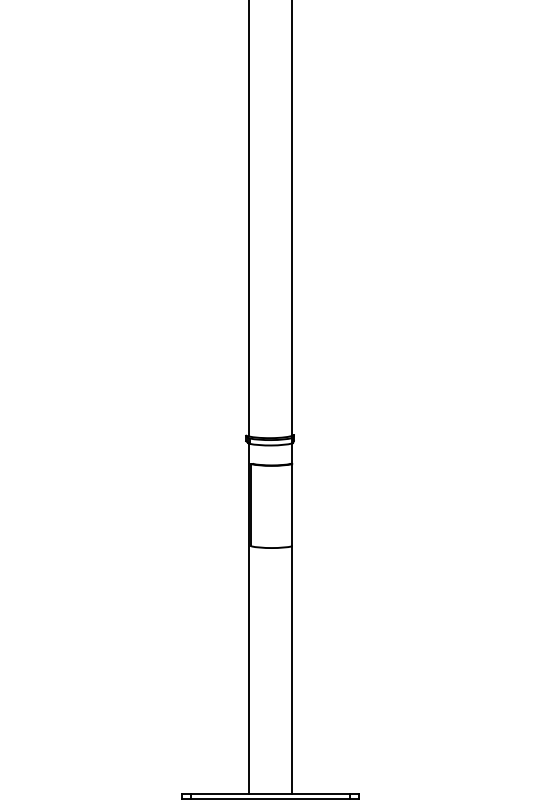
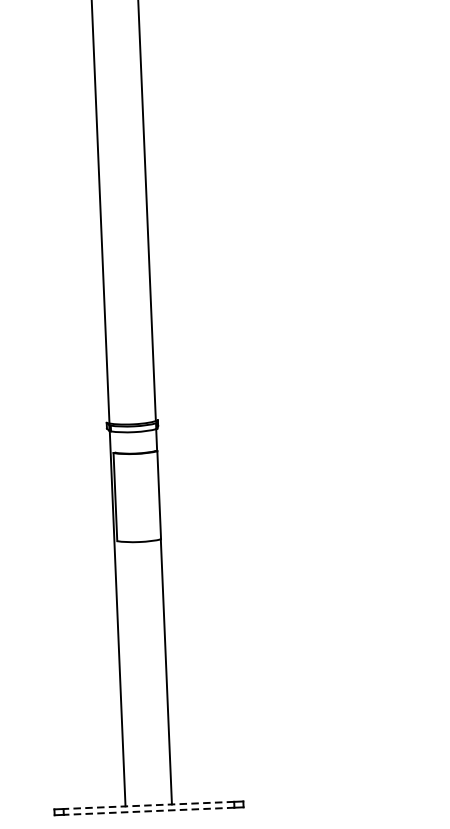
line: (270, 793) -> (148, 805), solid -> dashed
line: (270, 799) -> (149, 811), solid -> dashed

